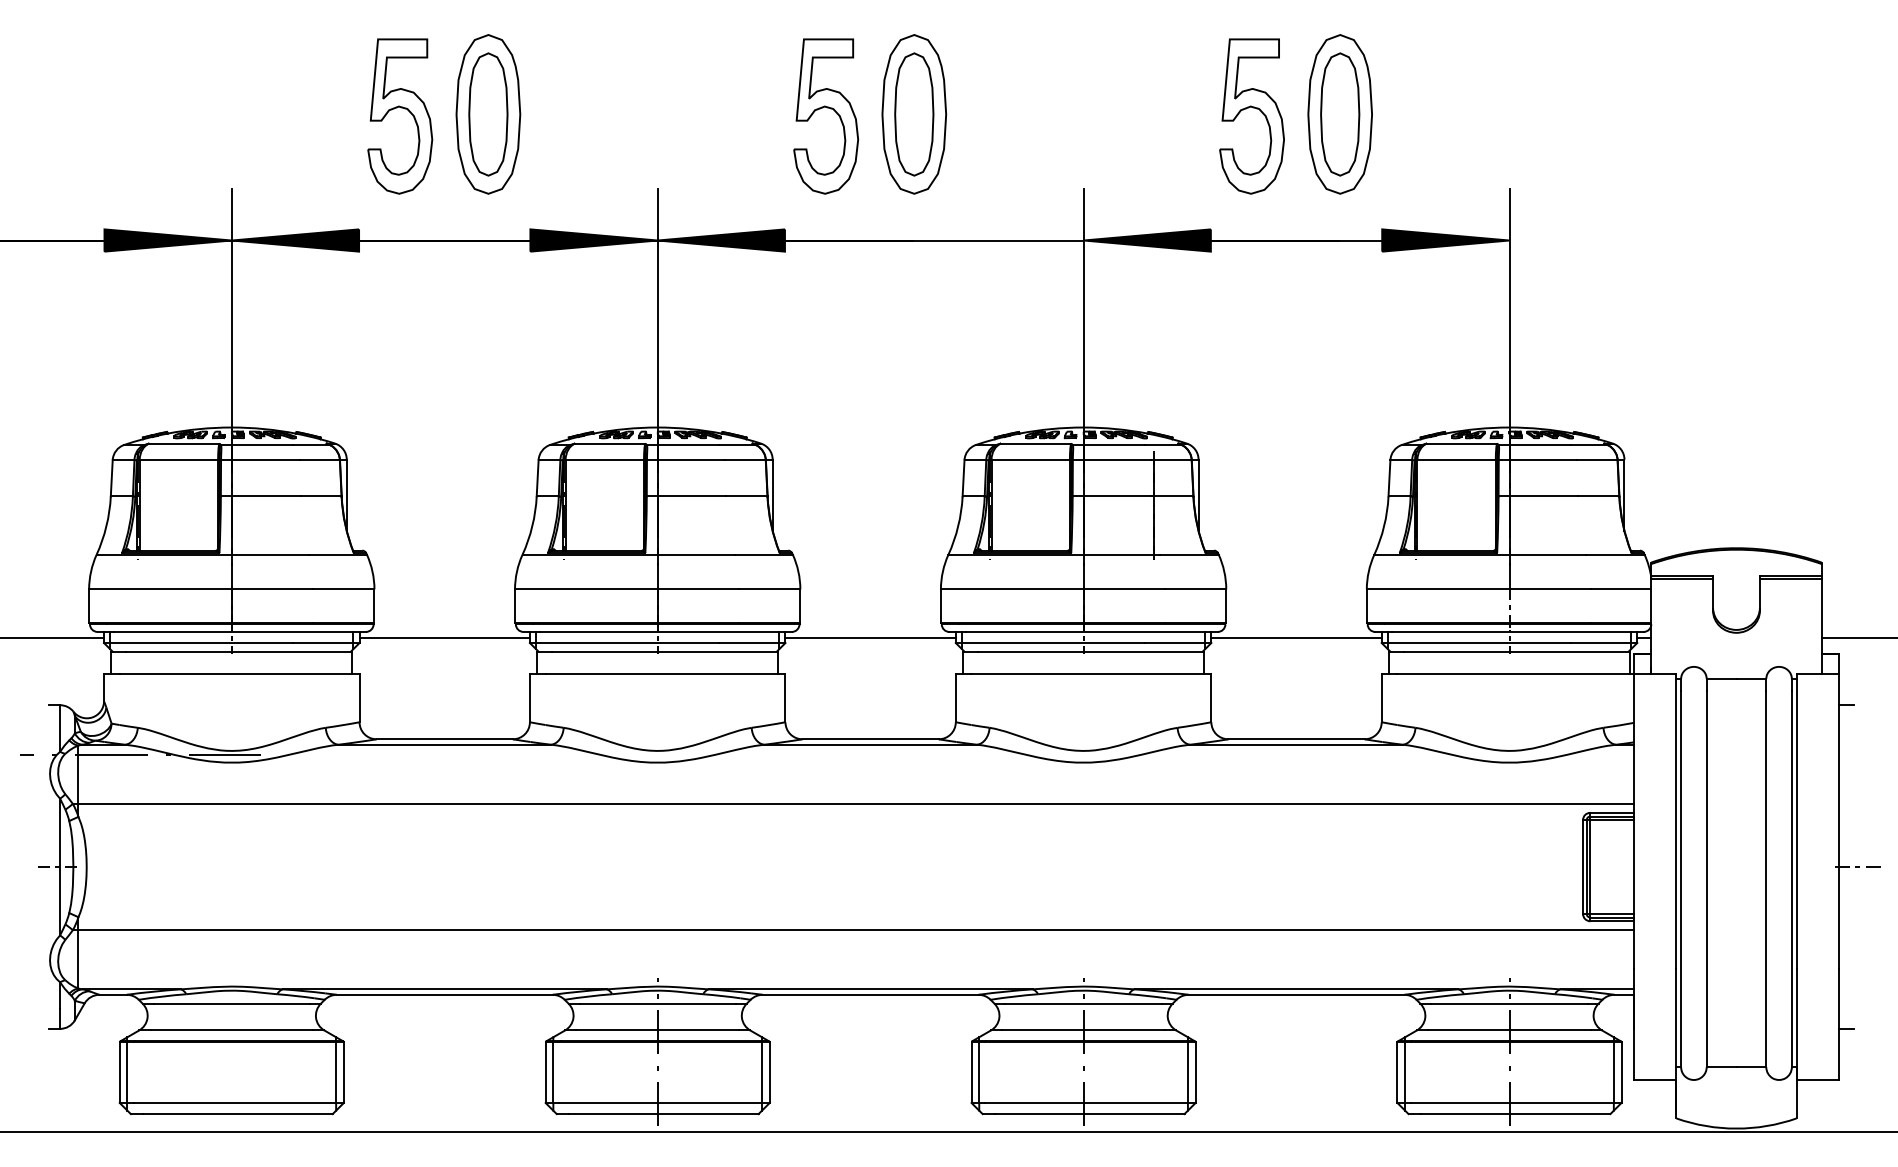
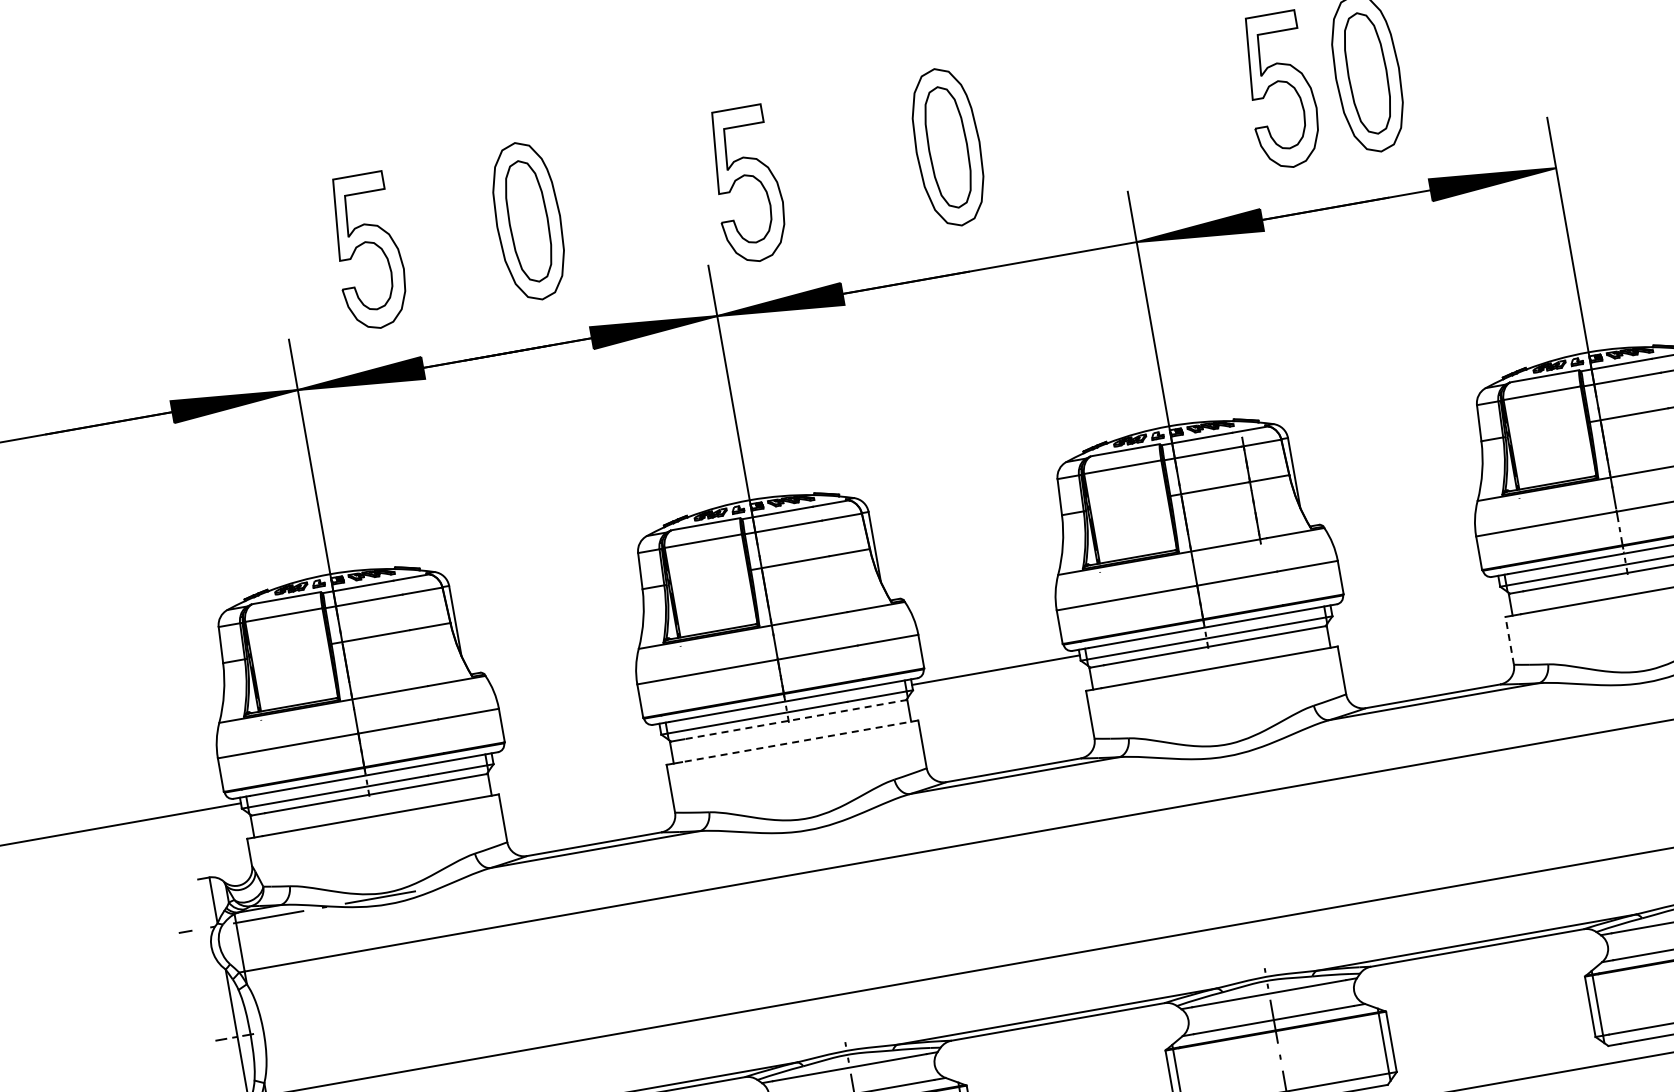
part: (401, 108) -> (368, 243), moved
part: (827, 108) -> (747, 176), moved
line: (444, 637) -> (576, 744), removed
line: (1296, 637) -> (1415, 596), removed
line: (664, 651) -> (795, 719), solid -> dashed
line: (665, 673) -> (800, 741), solid -> dashed
line: (1381, 697) -> (1509, 640), solid -> dashed

